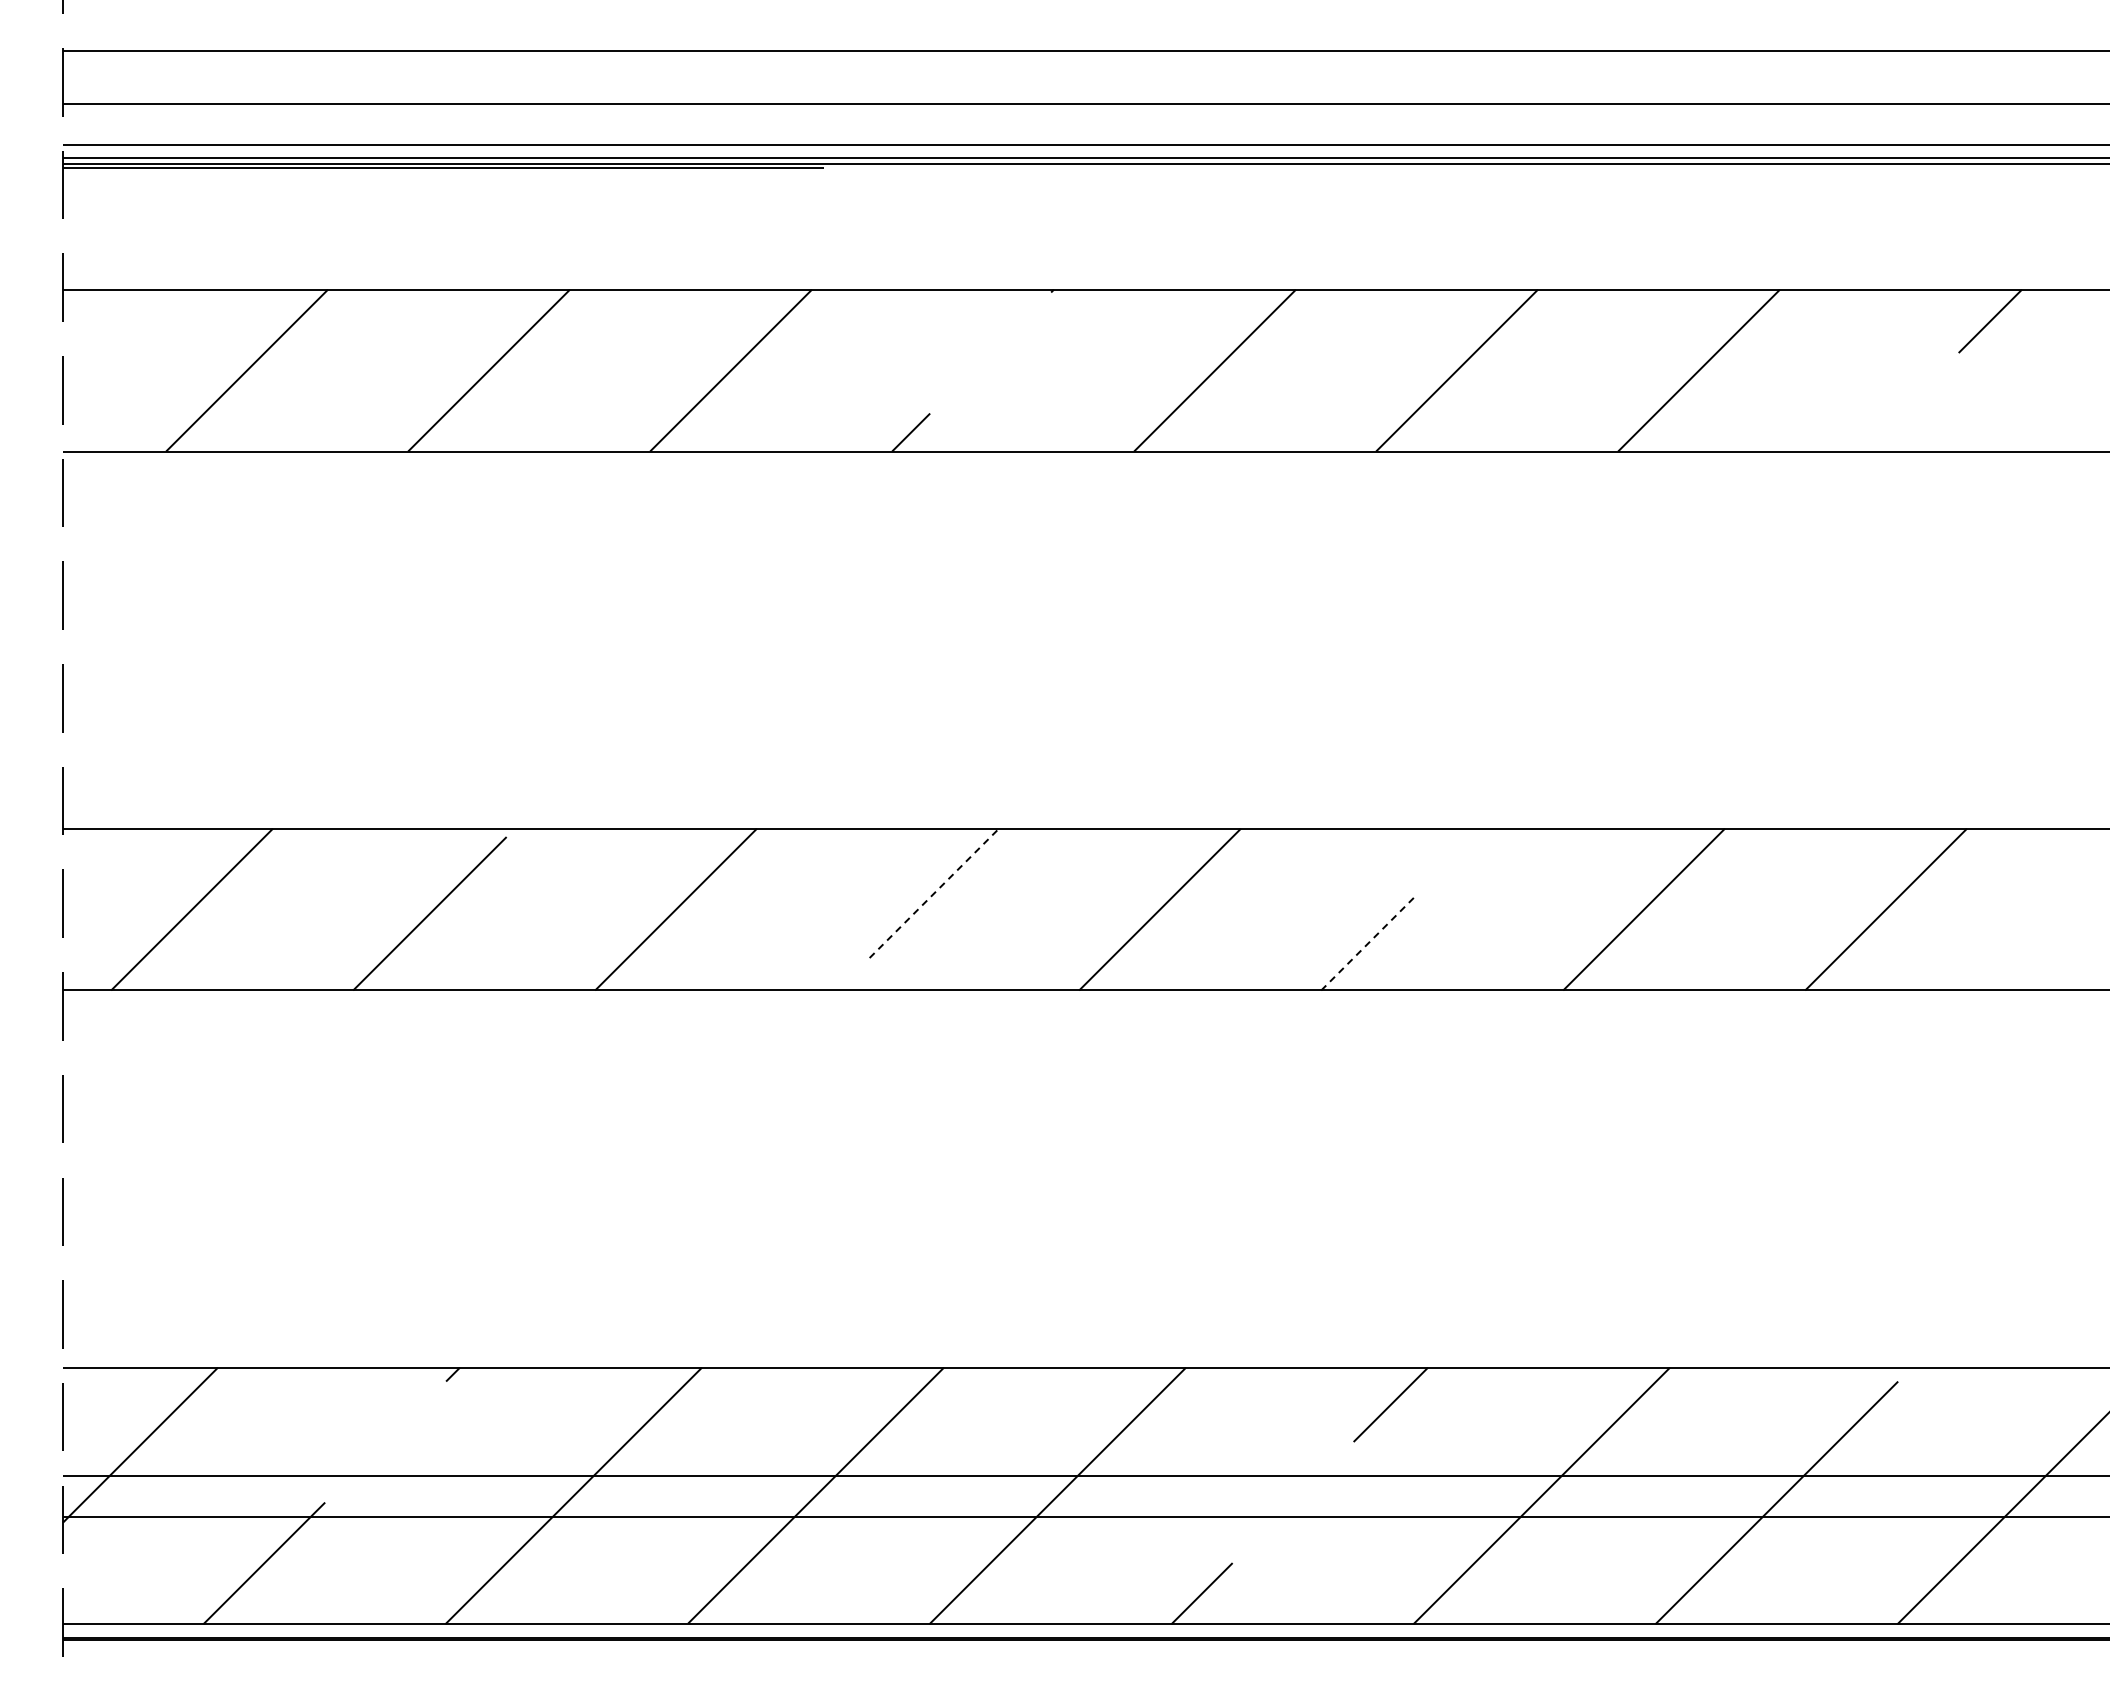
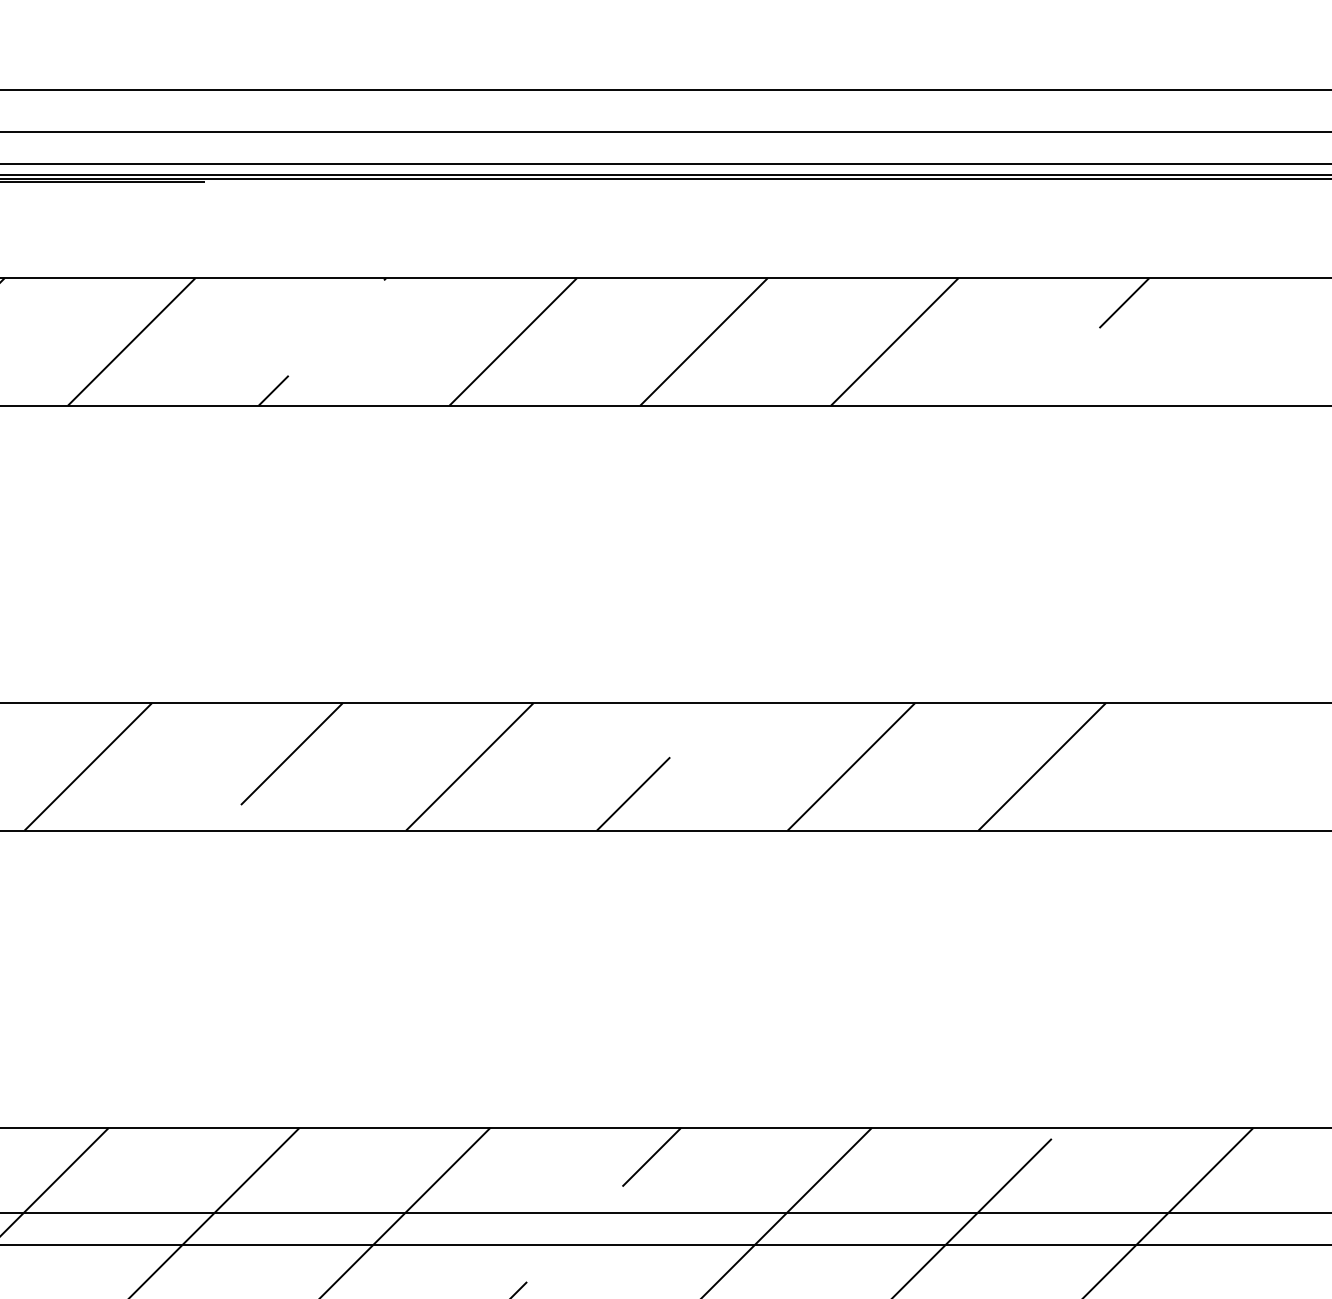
line: (934, 893) -> (292, 754), dashed -> solid
line: (1367, 944) -> (633, 794), dashed -> solid

